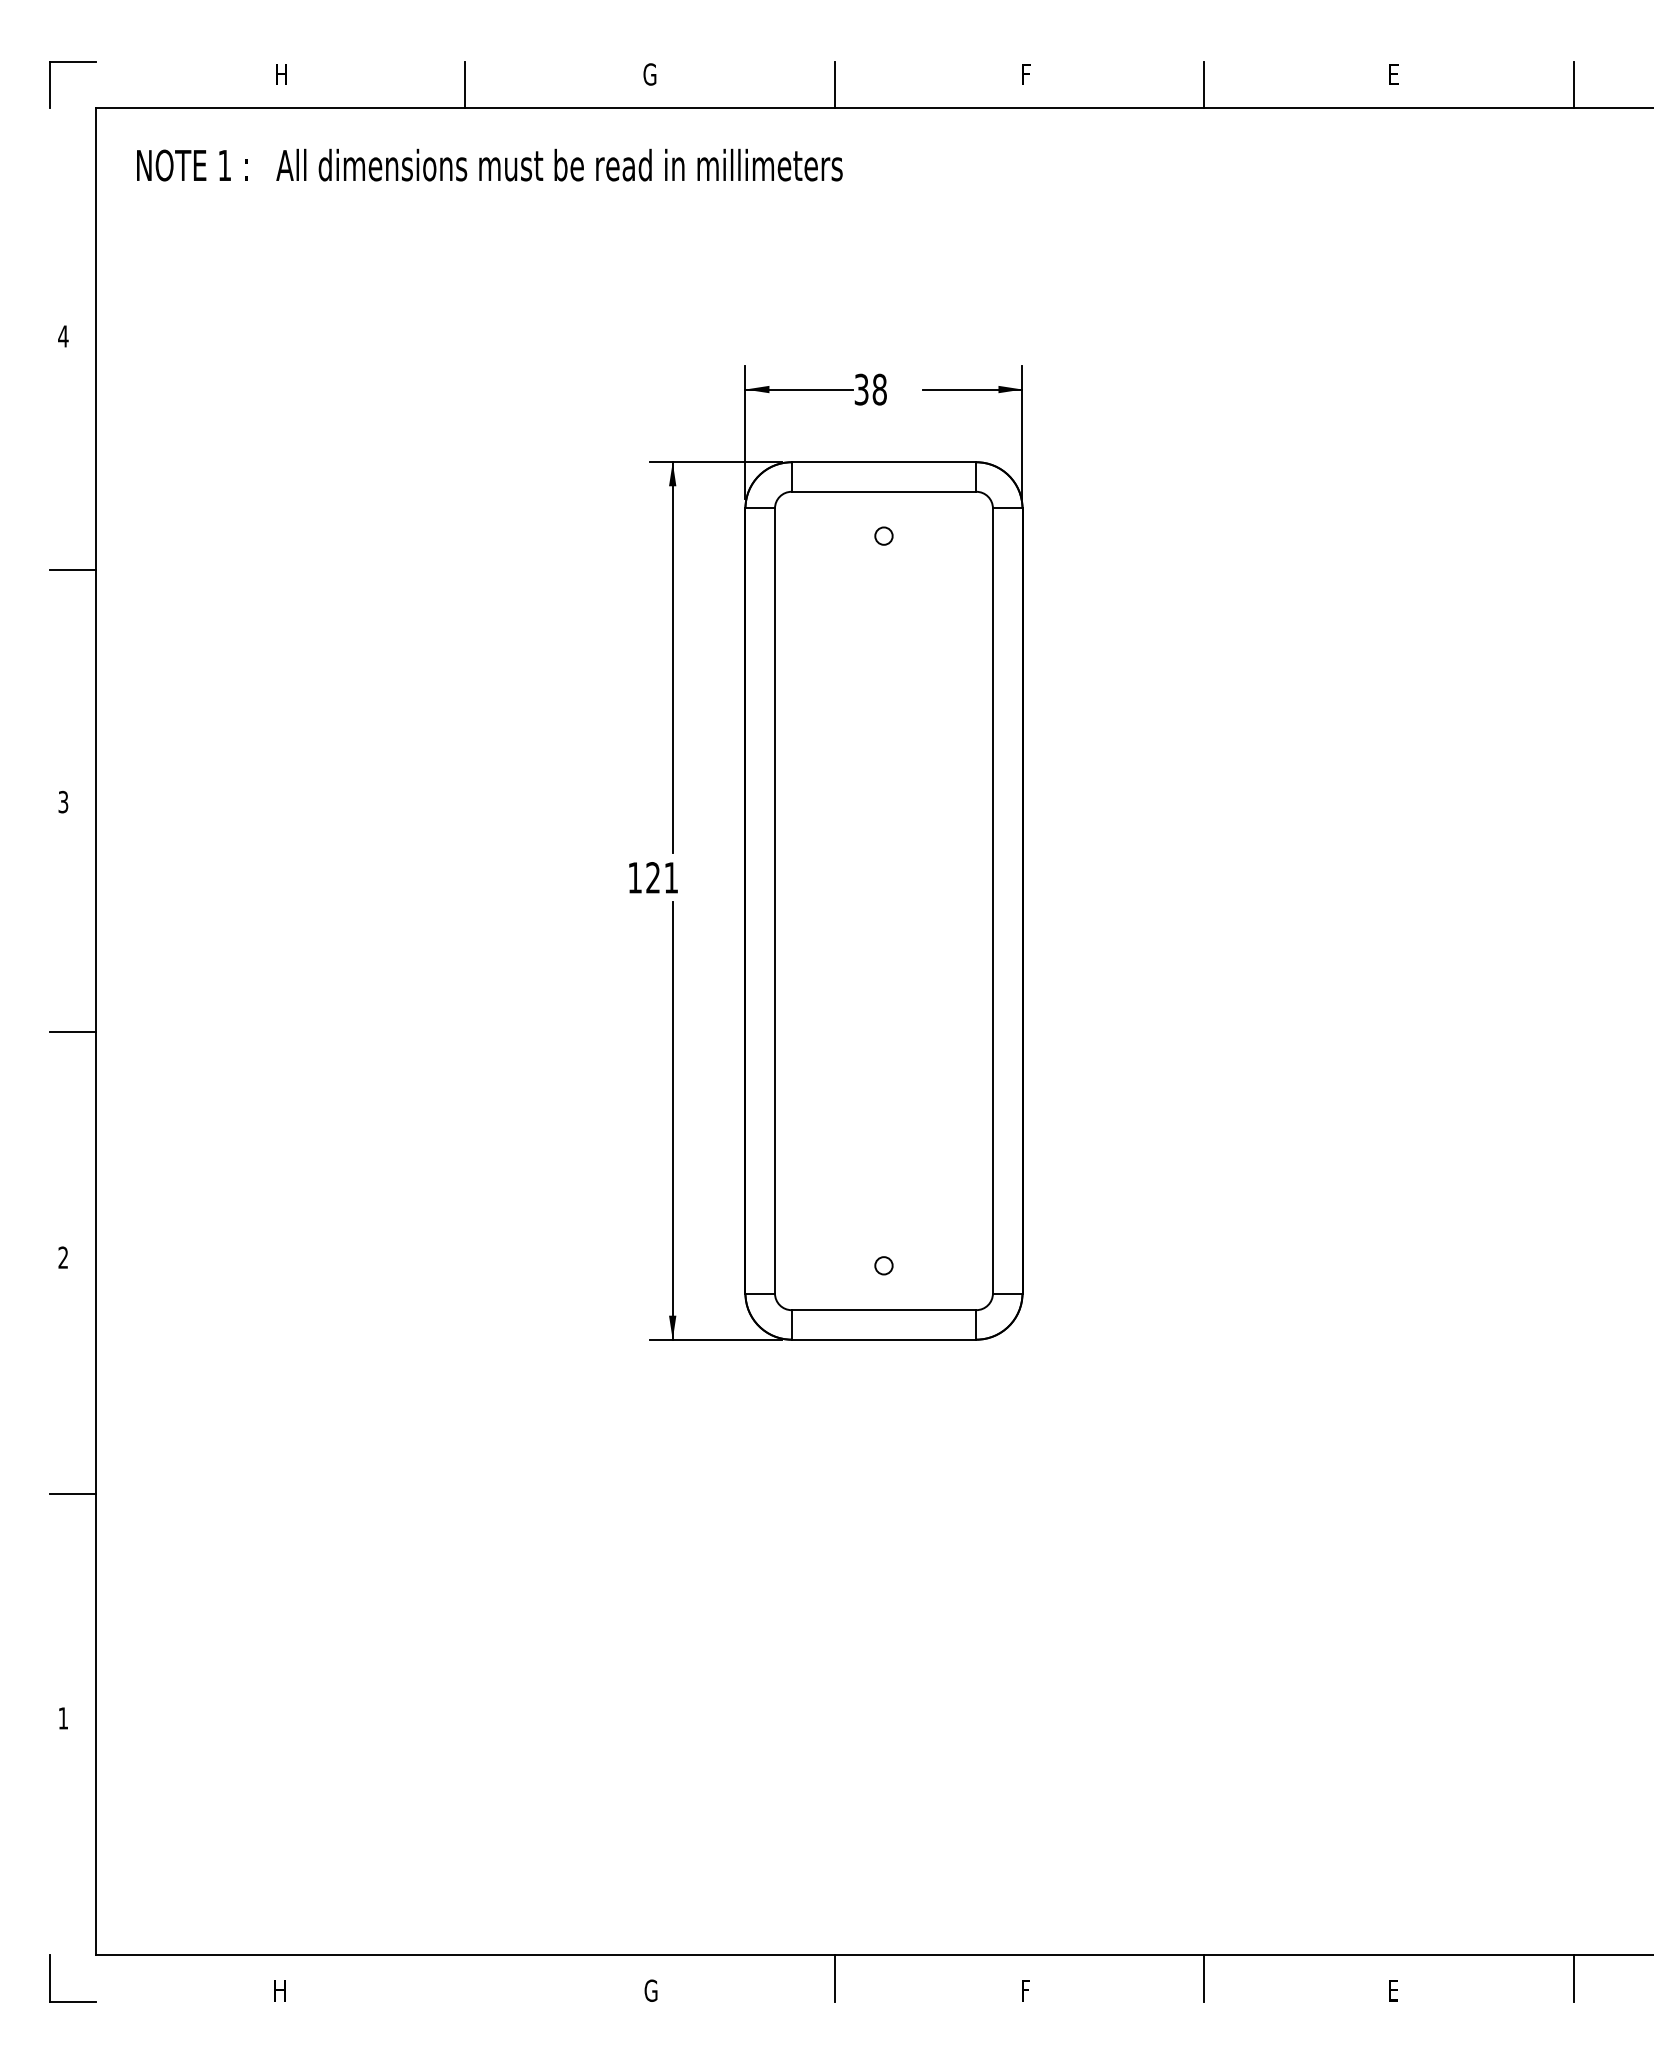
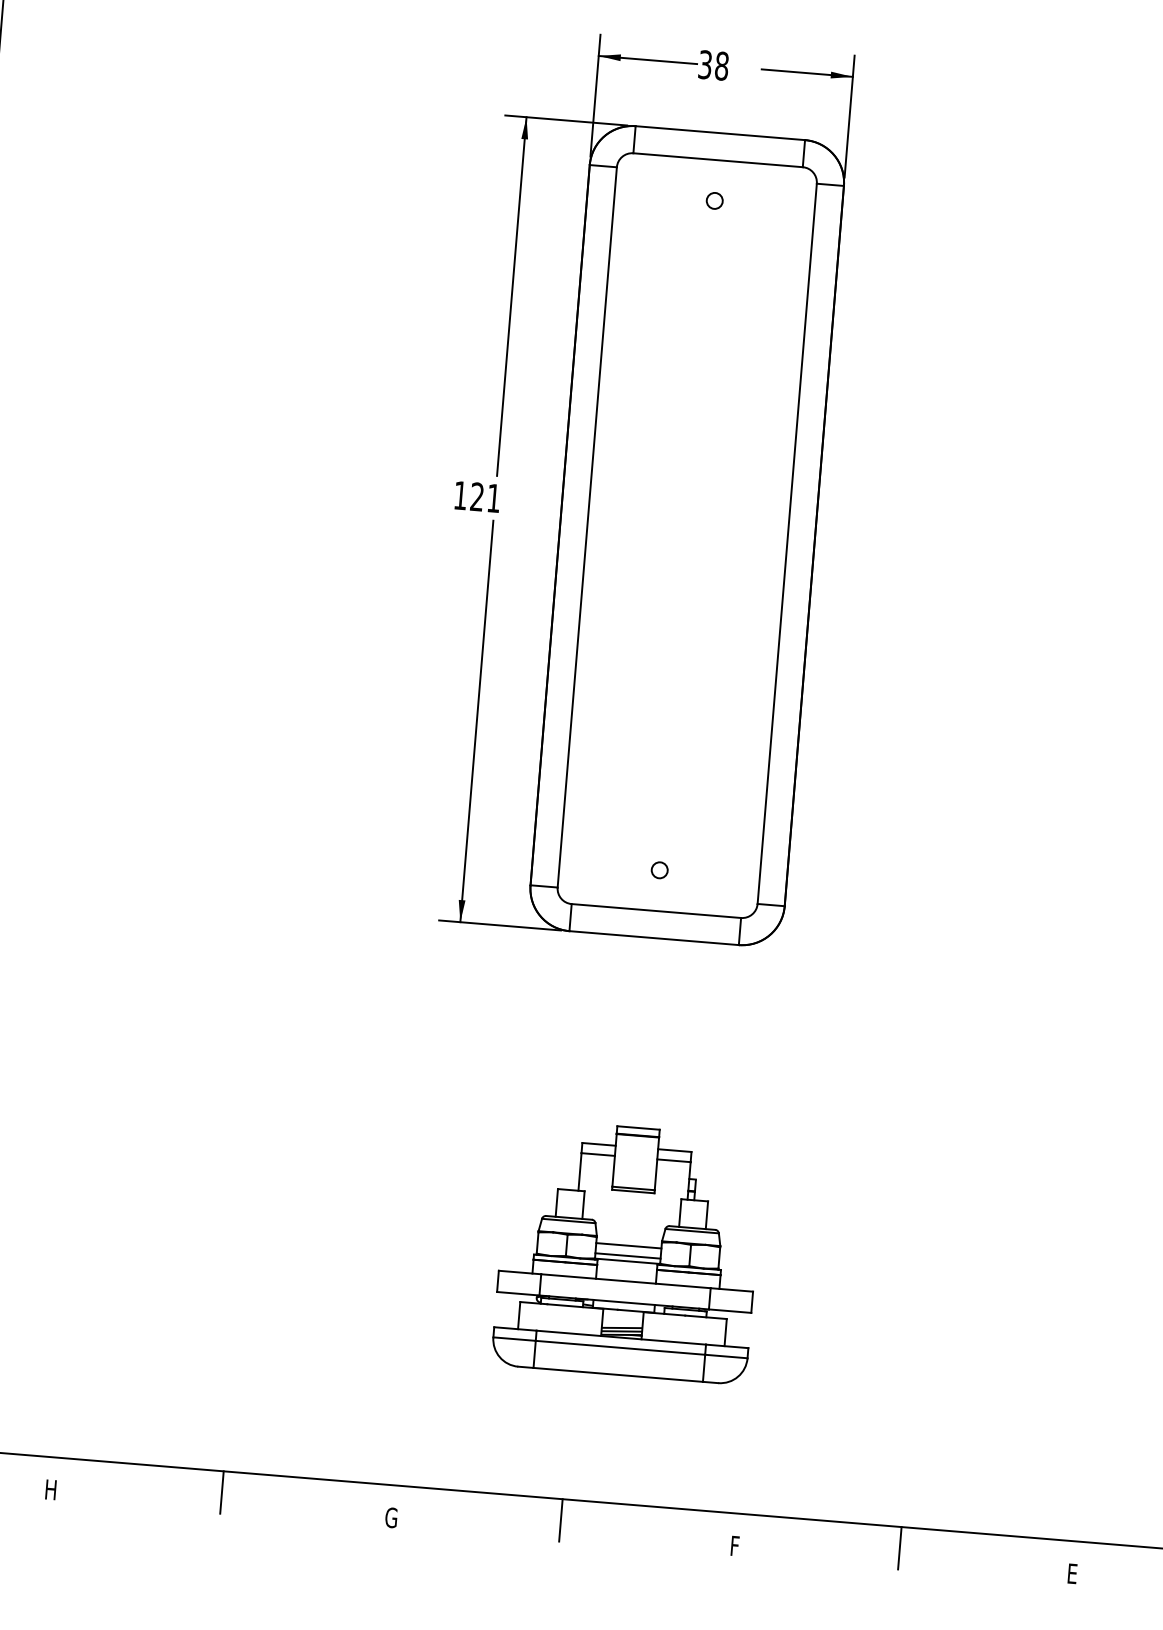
part: (883, 1681) -> (627, 1251), added
line: (465, 1978) -> (222, 1492), added

